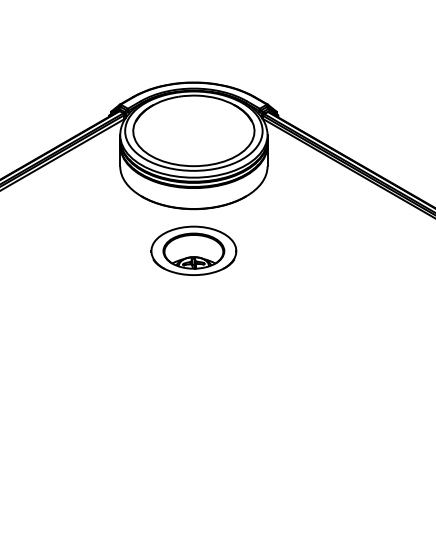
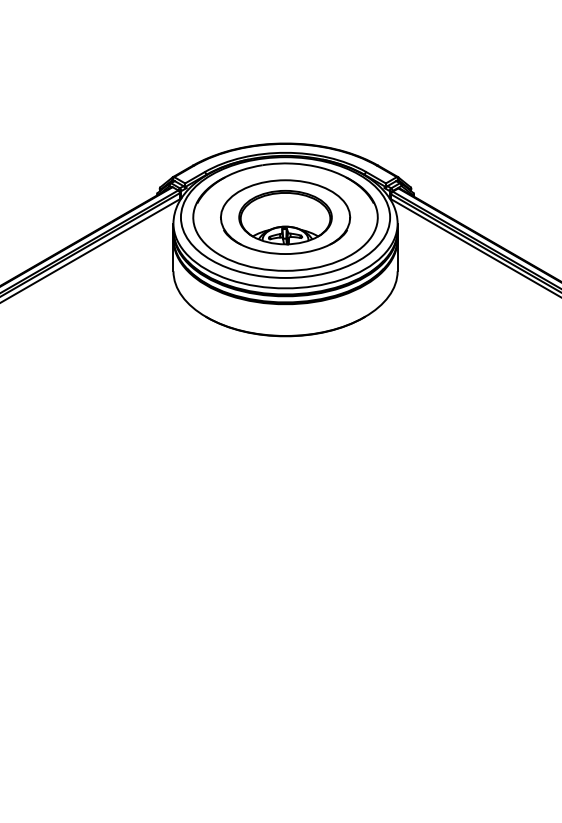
part: (193, 250) -> (284, 216), moved

